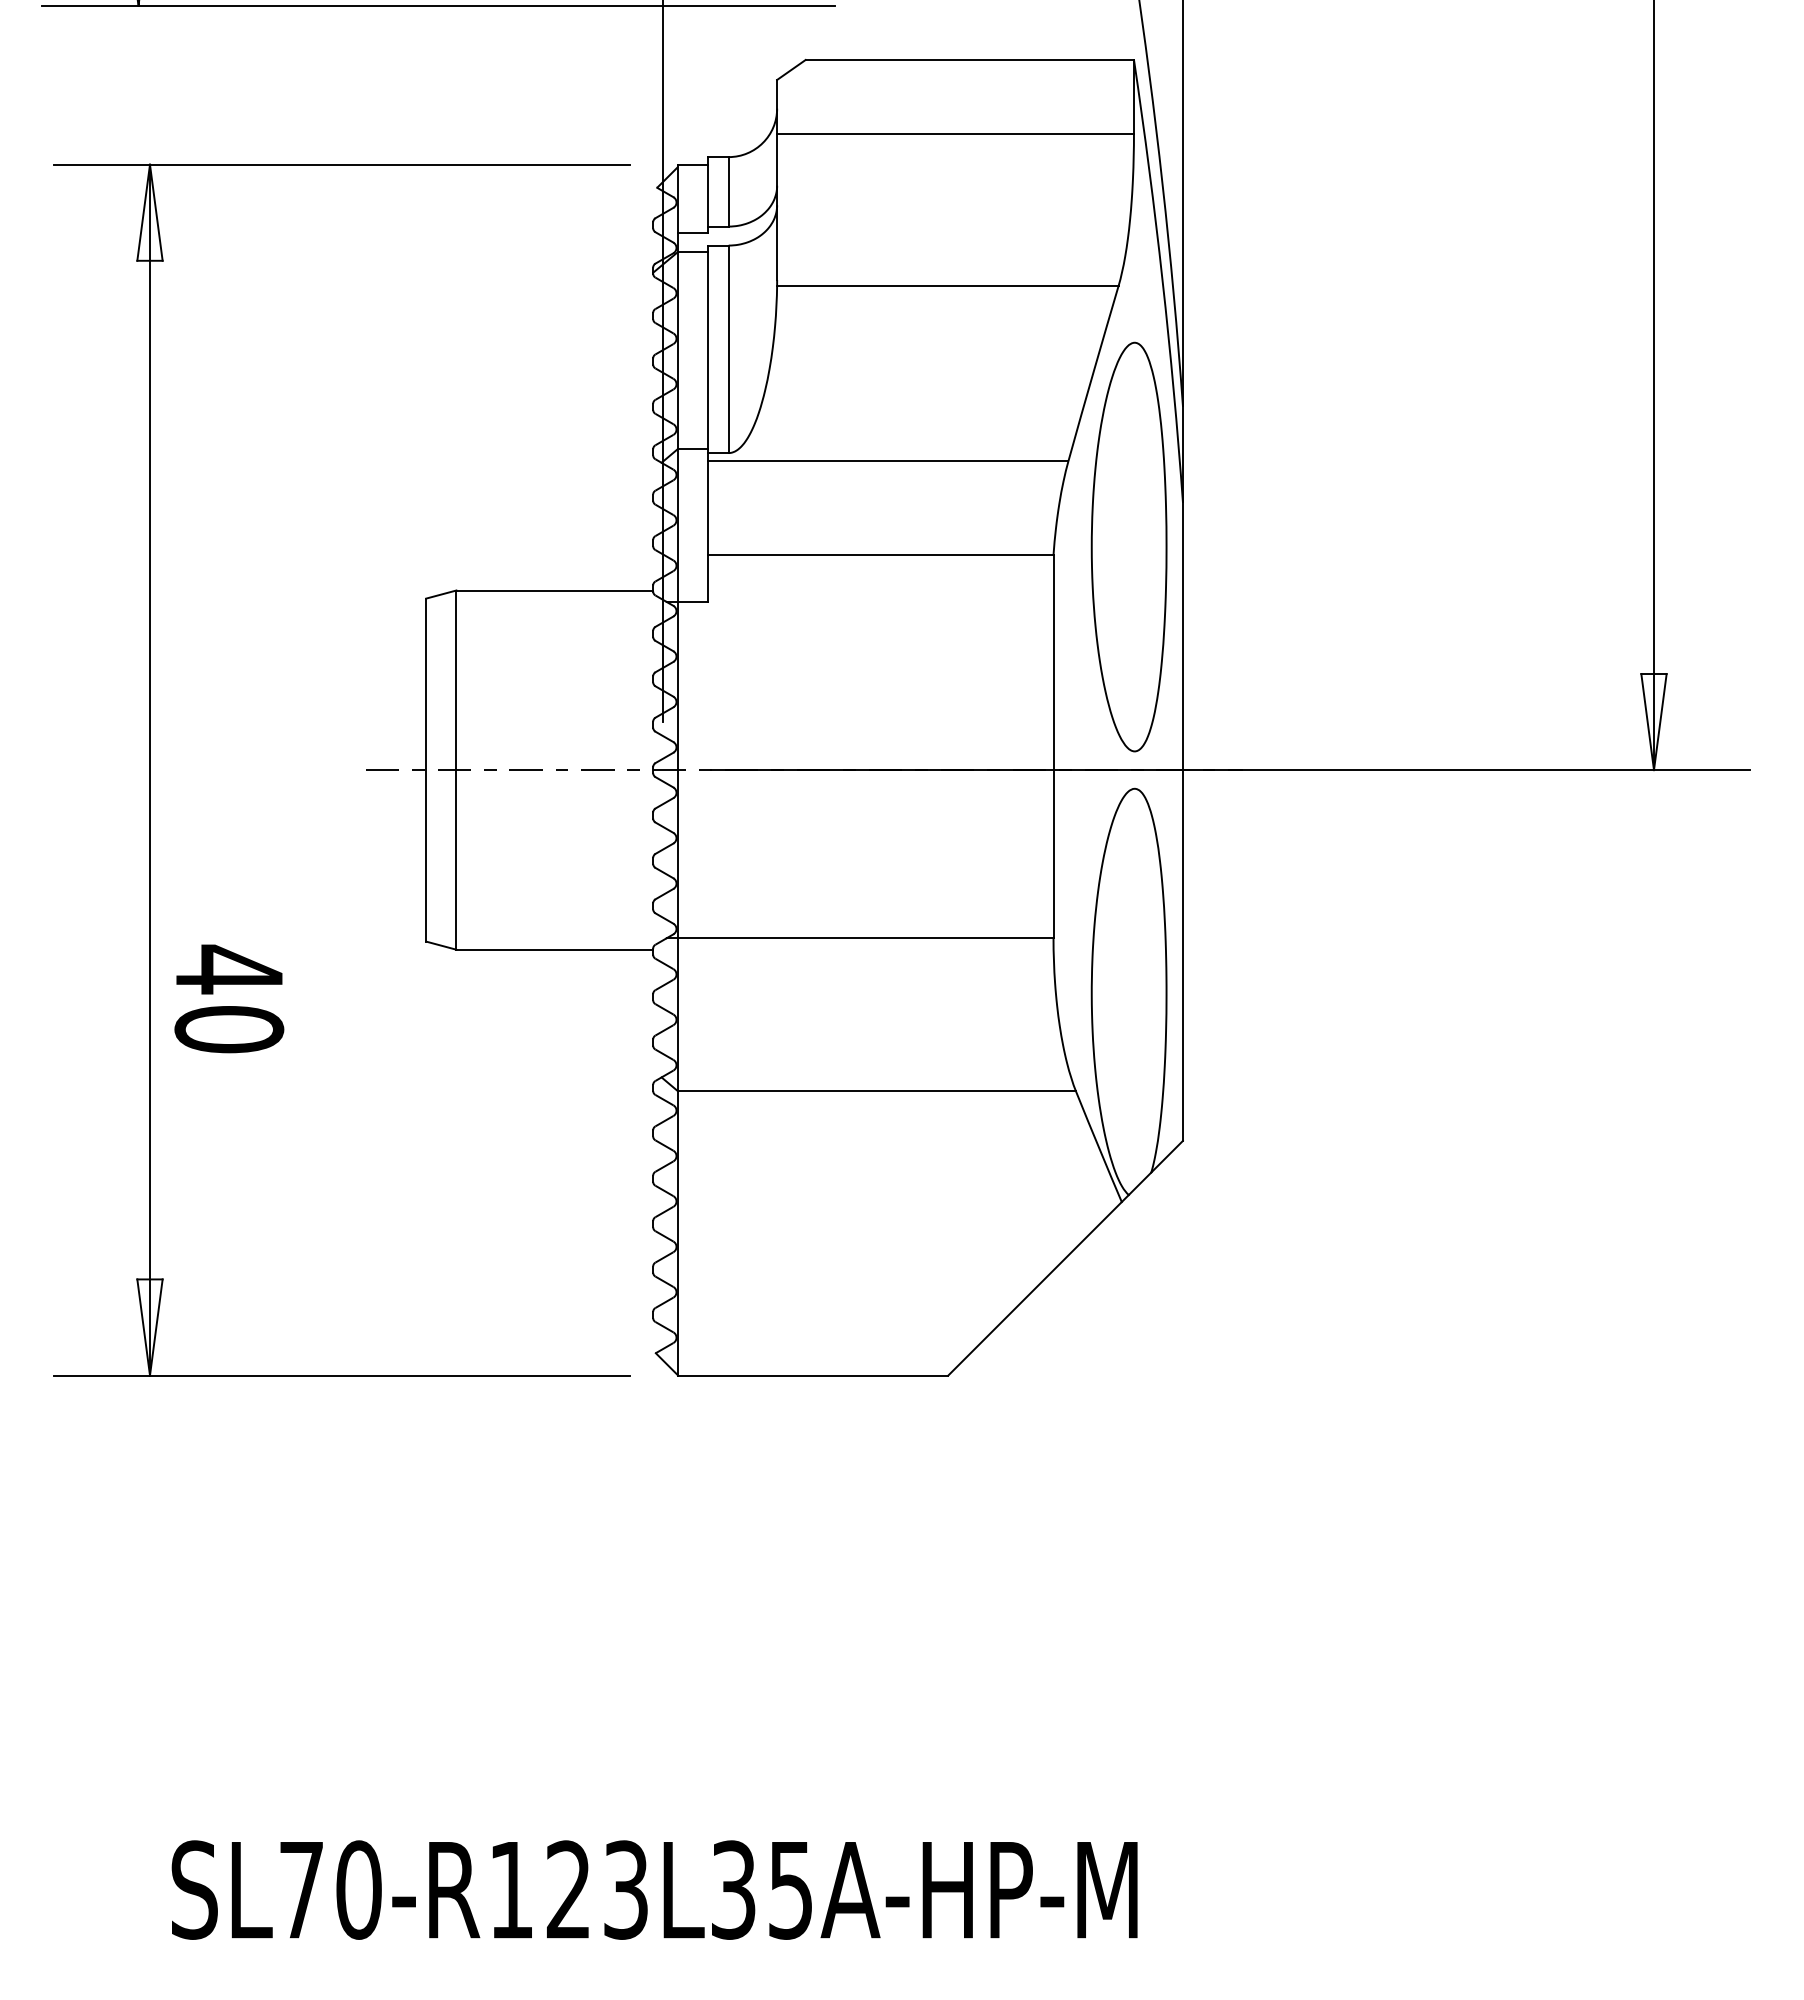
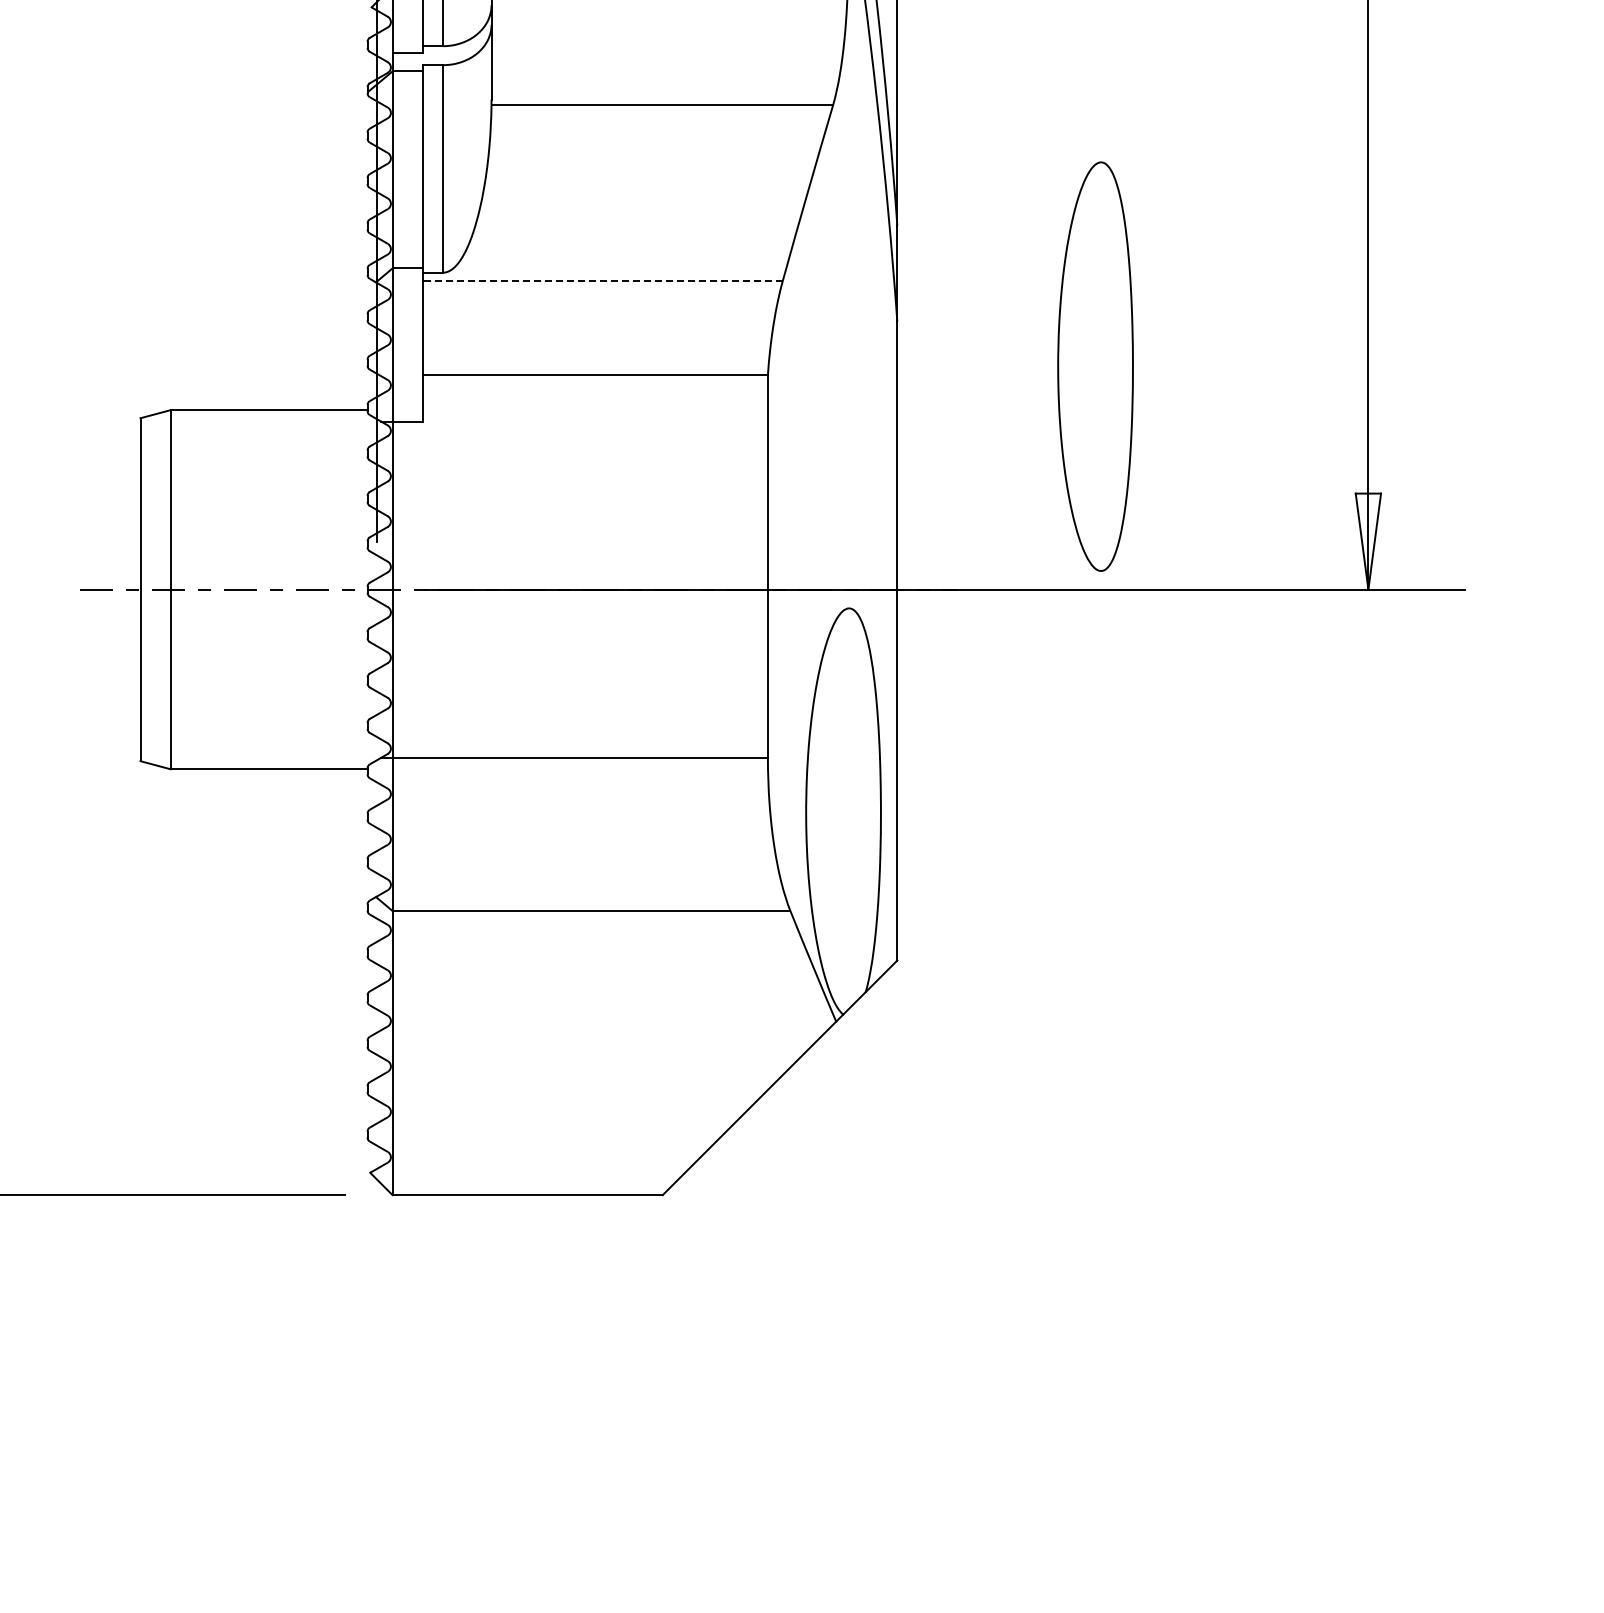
line: (887, 461) -> (601, 281), solid -> dashed
part: (1128, 546) -> (1094, 366), moved

